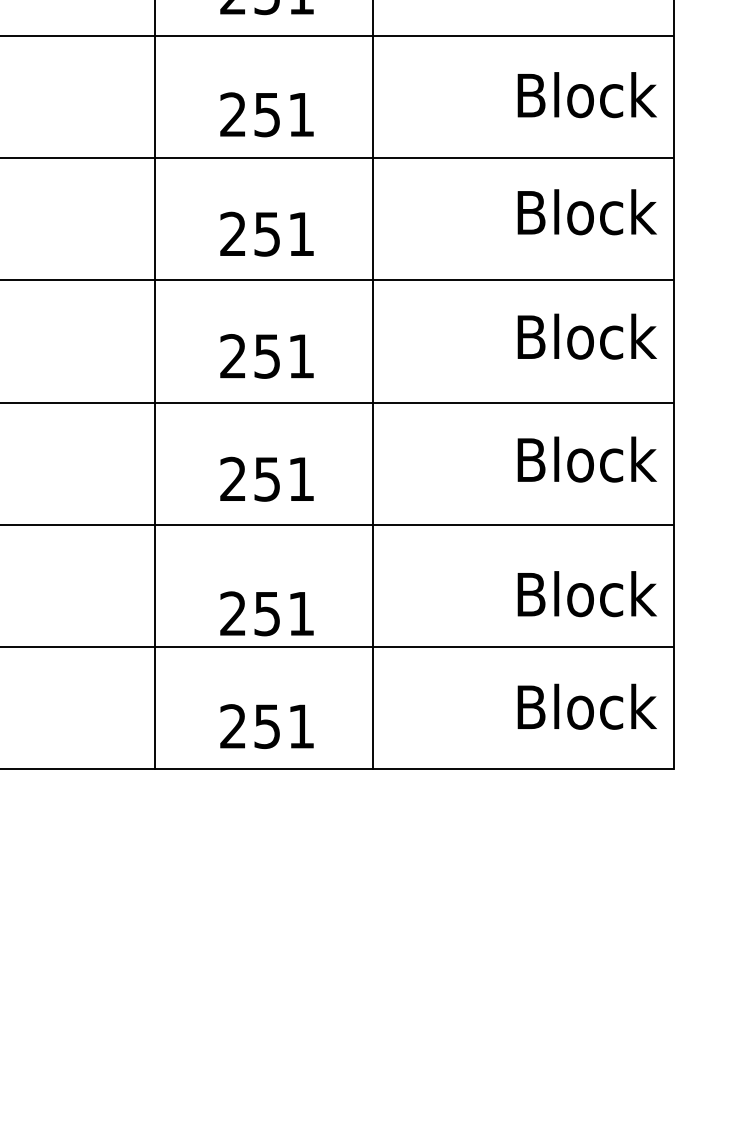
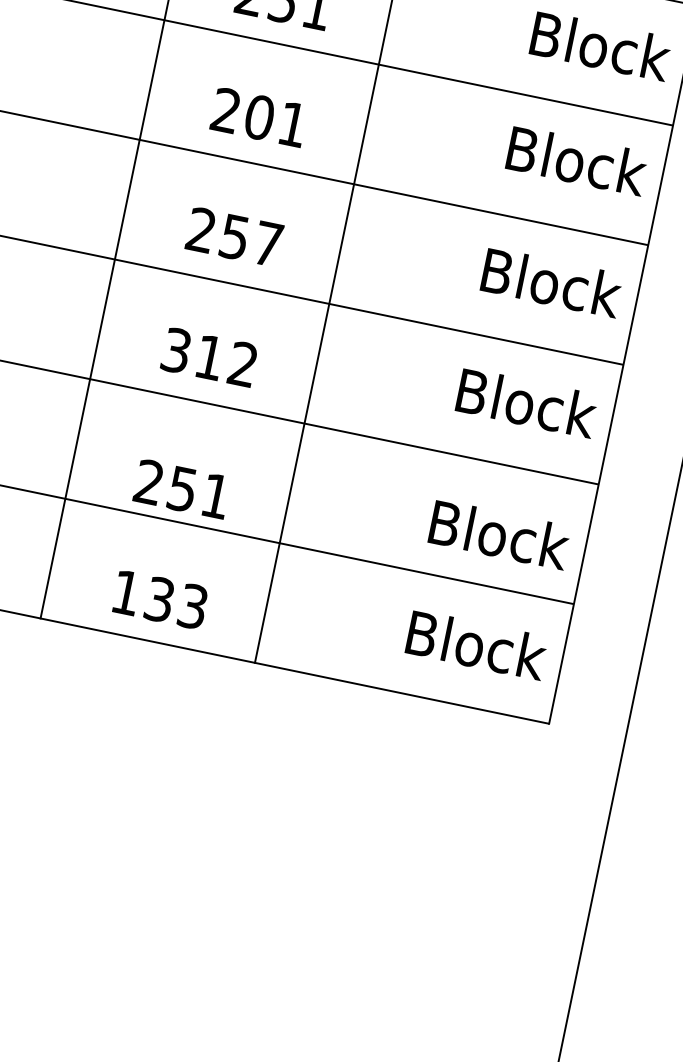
text: (267, 233) -> (259, 116), 251 -> 201
text: (301, 356) -> (268, 244), 251 -> 257
text: (266, 478) -> (209, 356), 251 -> 312
text: (267, 726) -> (159, 599), 251 -> 133

